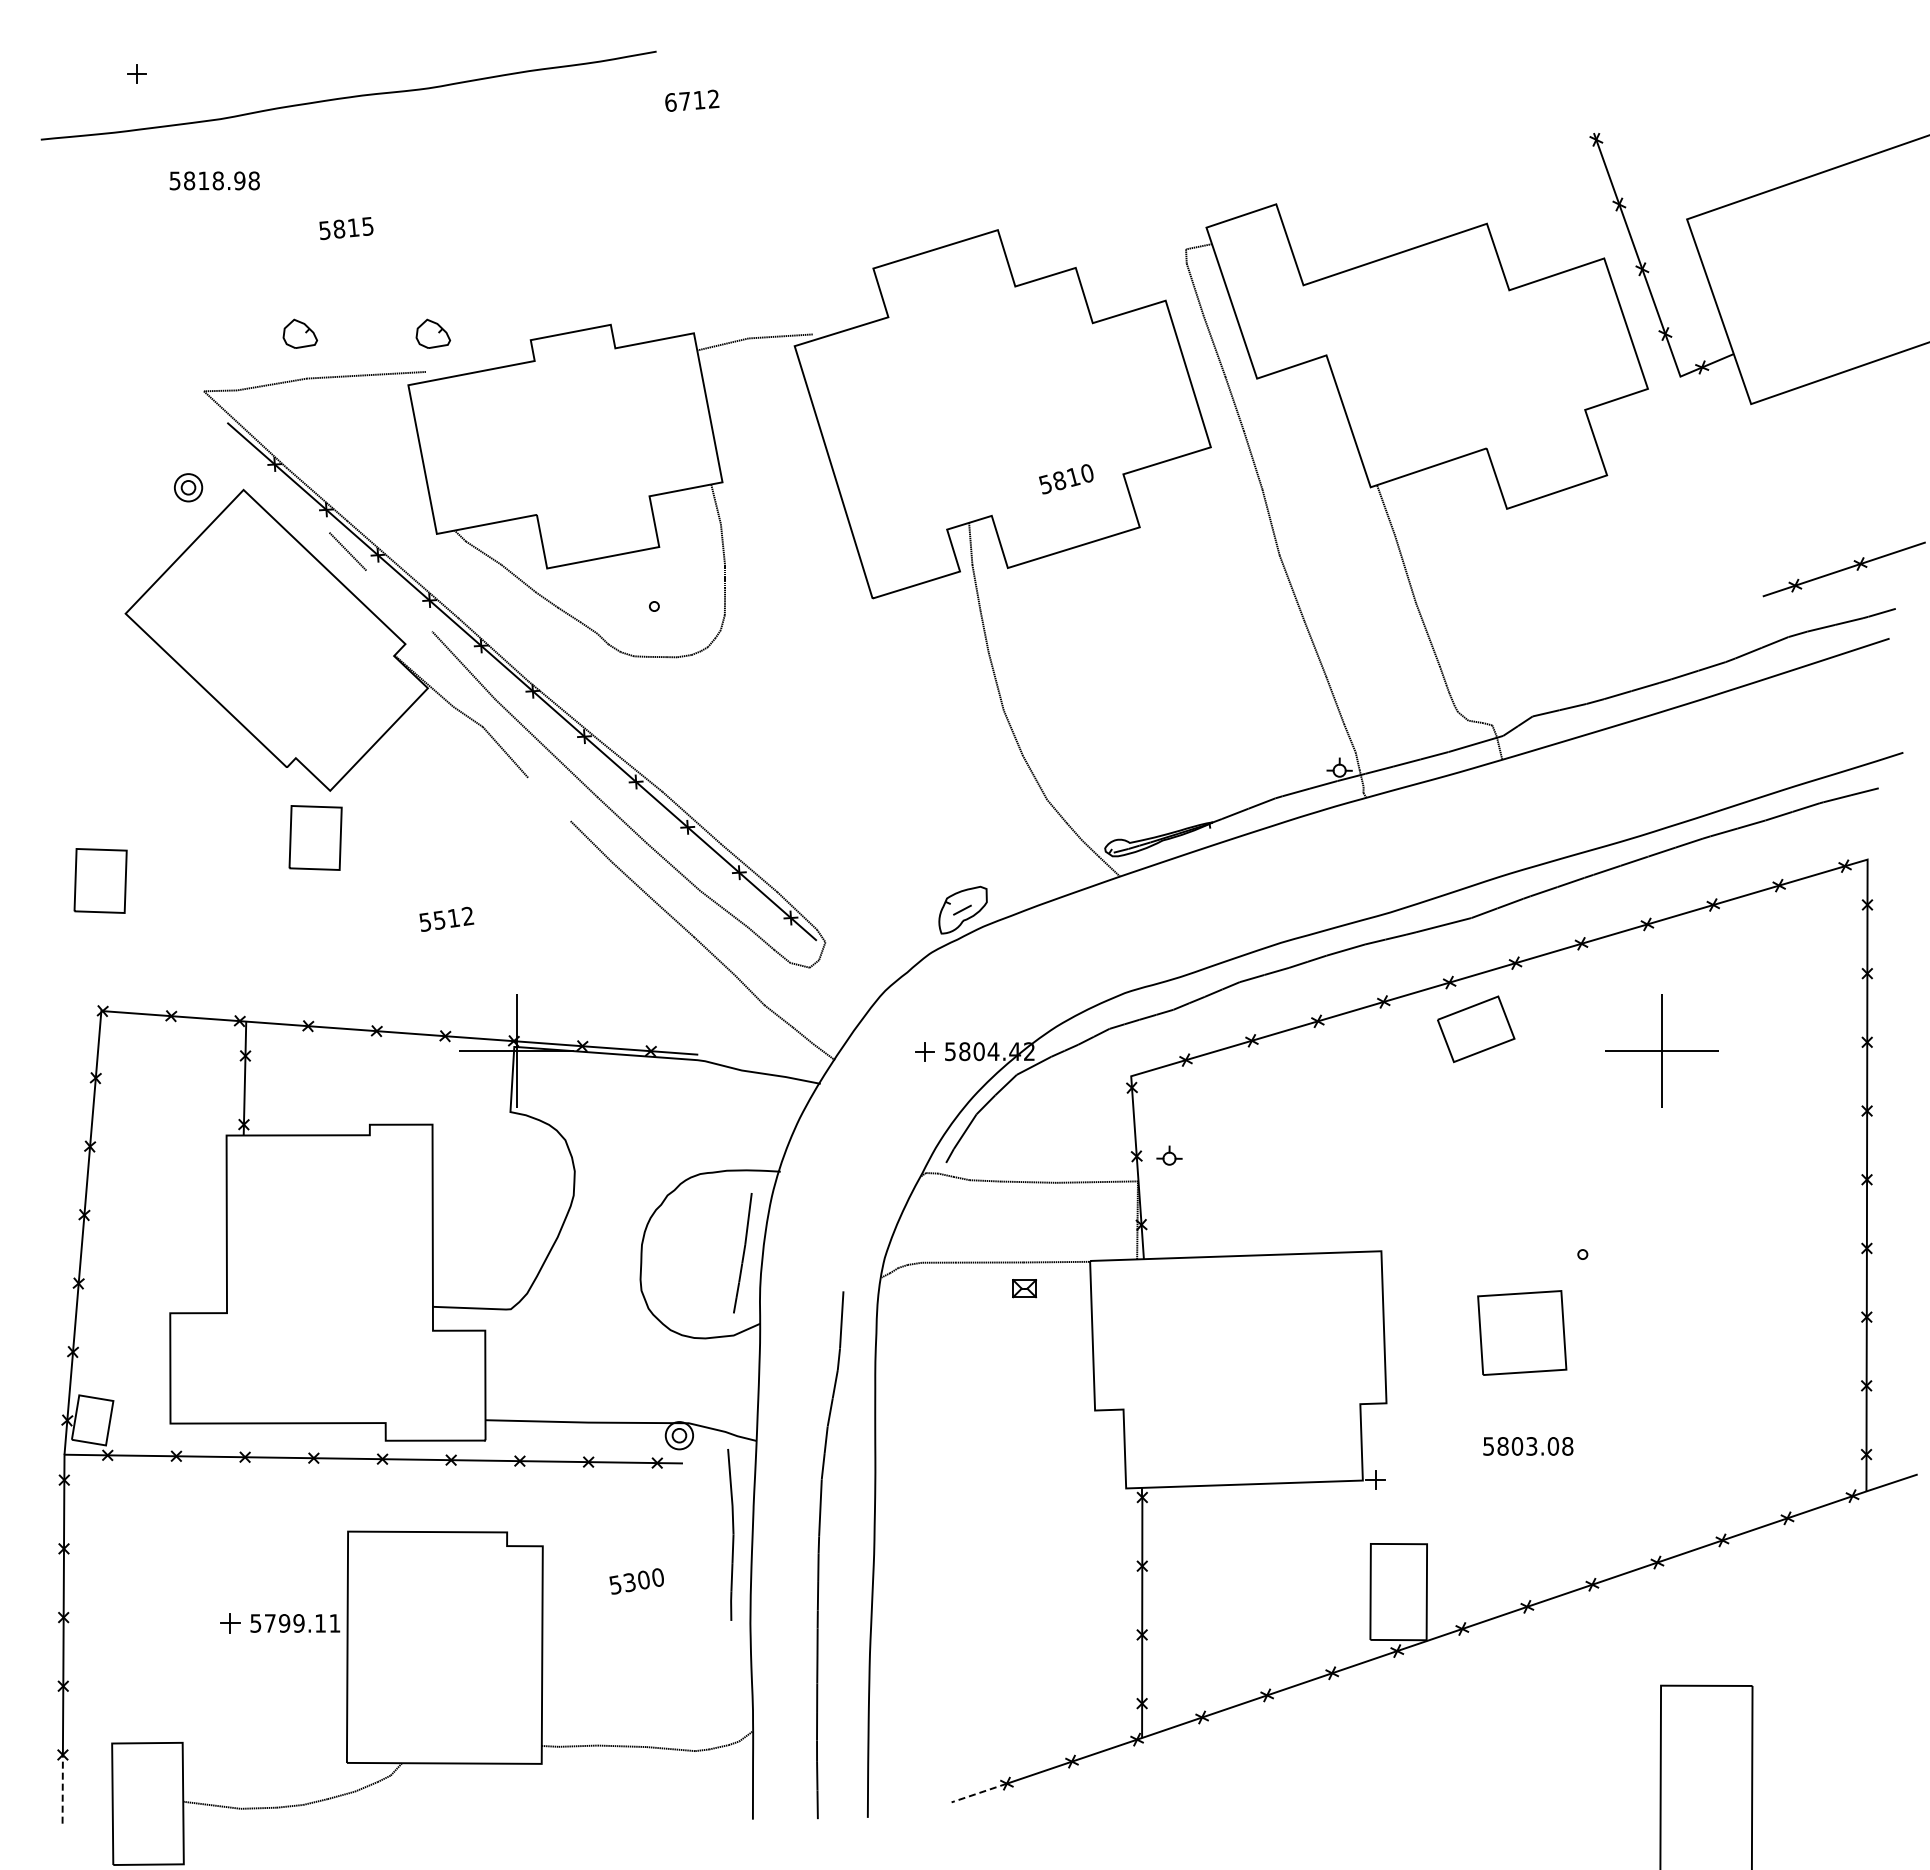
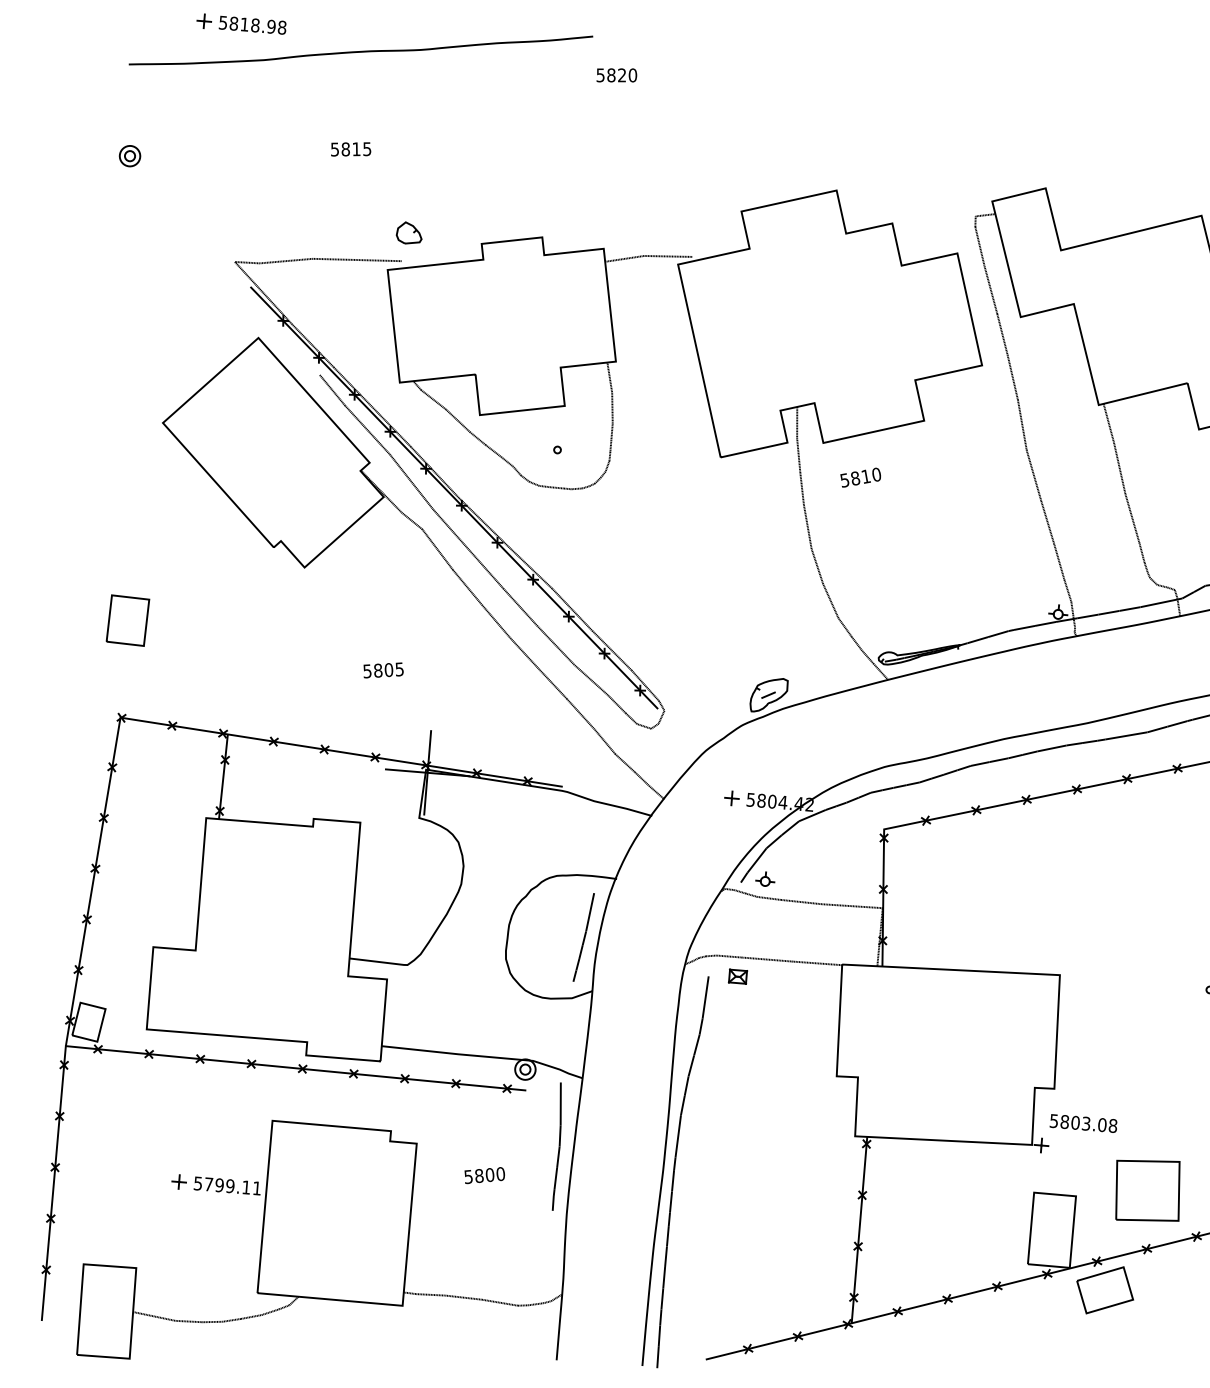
text: (692, 100) -> (616, 75), 6712 -> 5820
text: (214, 180) -> (252, 24), moved
part: (300, 333) -> (310, 224), removed
text: (1066, 479) -> (860, 477), moved
part: (188, 487) -> (130, 155), moved
line: (399, 600) -> (367, 429), added
line: (549, 799) -> (467, 587), added
part: (315, 837) -> (290, 601), removed
text: (453, 917) -> (388, 669), 5512 -> 5805
part: (1476, 1029) -> (1105, 1290), moved
part: (1169, 1155) -> (765, 879), moved
part: (1024, 1288) -> (737, 976), moved
part: (1522, 1332) -> (1148, 1190), moved
text: (1528, 1446) -> (1083, 1123), moved
part: (819, 1555) -> (674, 1171), moved
text: (629, 1582) -> (479, 1175), 5300 -> 5800
line: (62, 1788) -> (43, 1294), dashed -> solid
line: (978, 1793) -> (726, 1354), dashed -> solid

